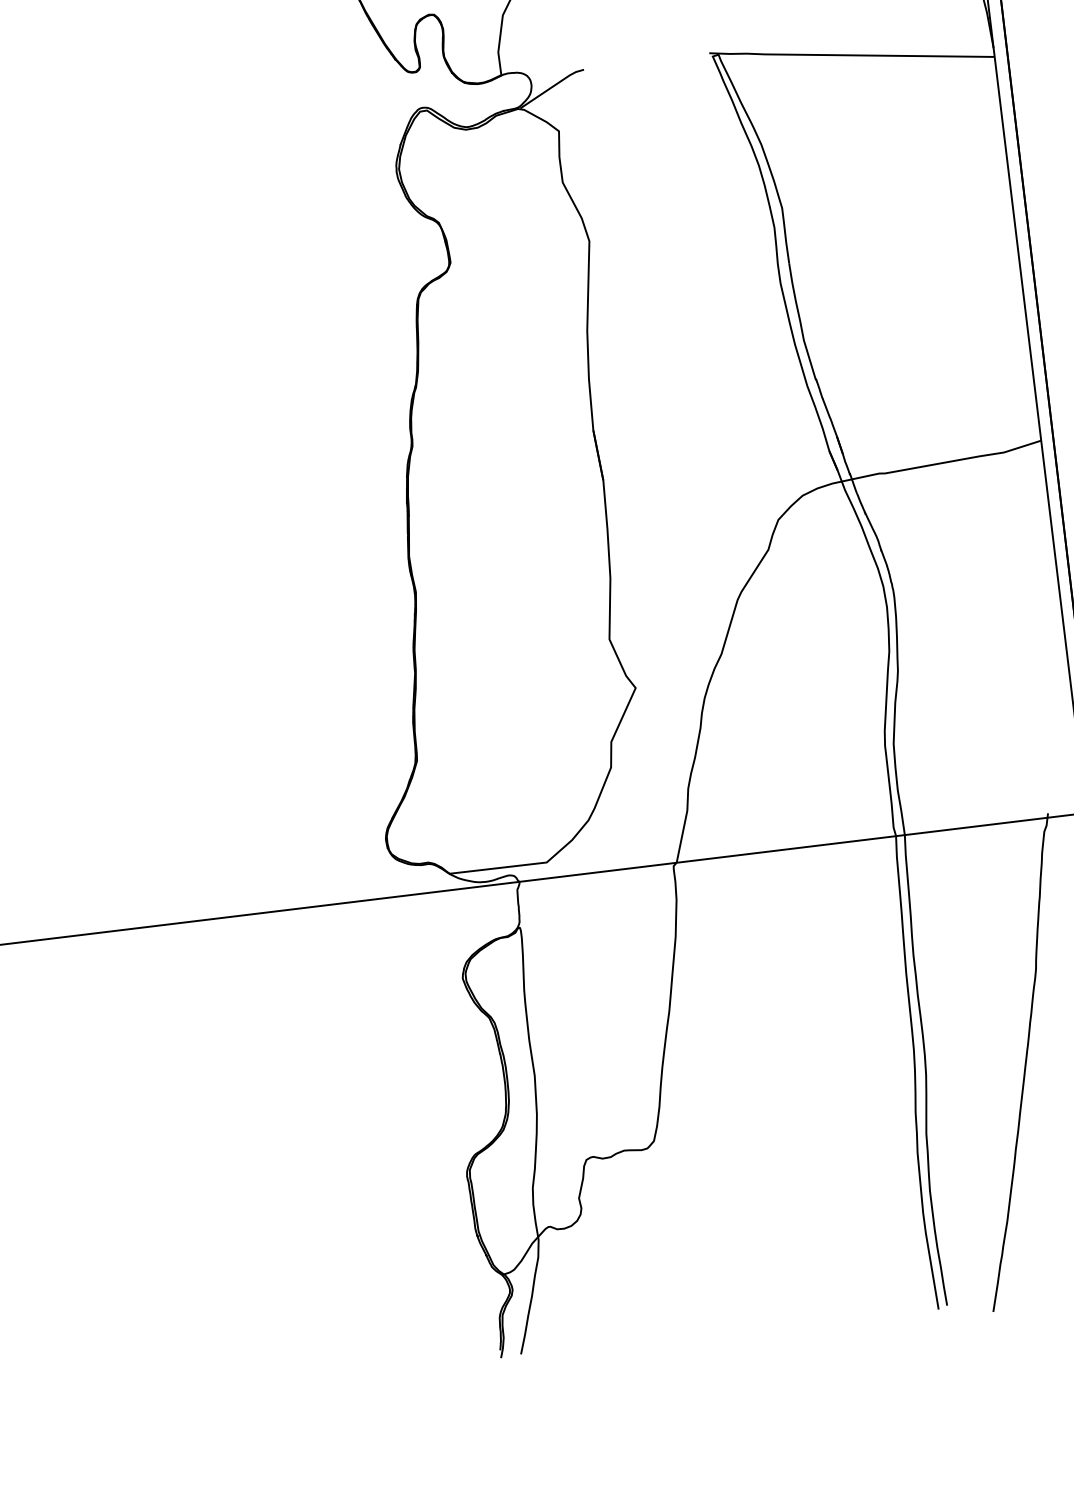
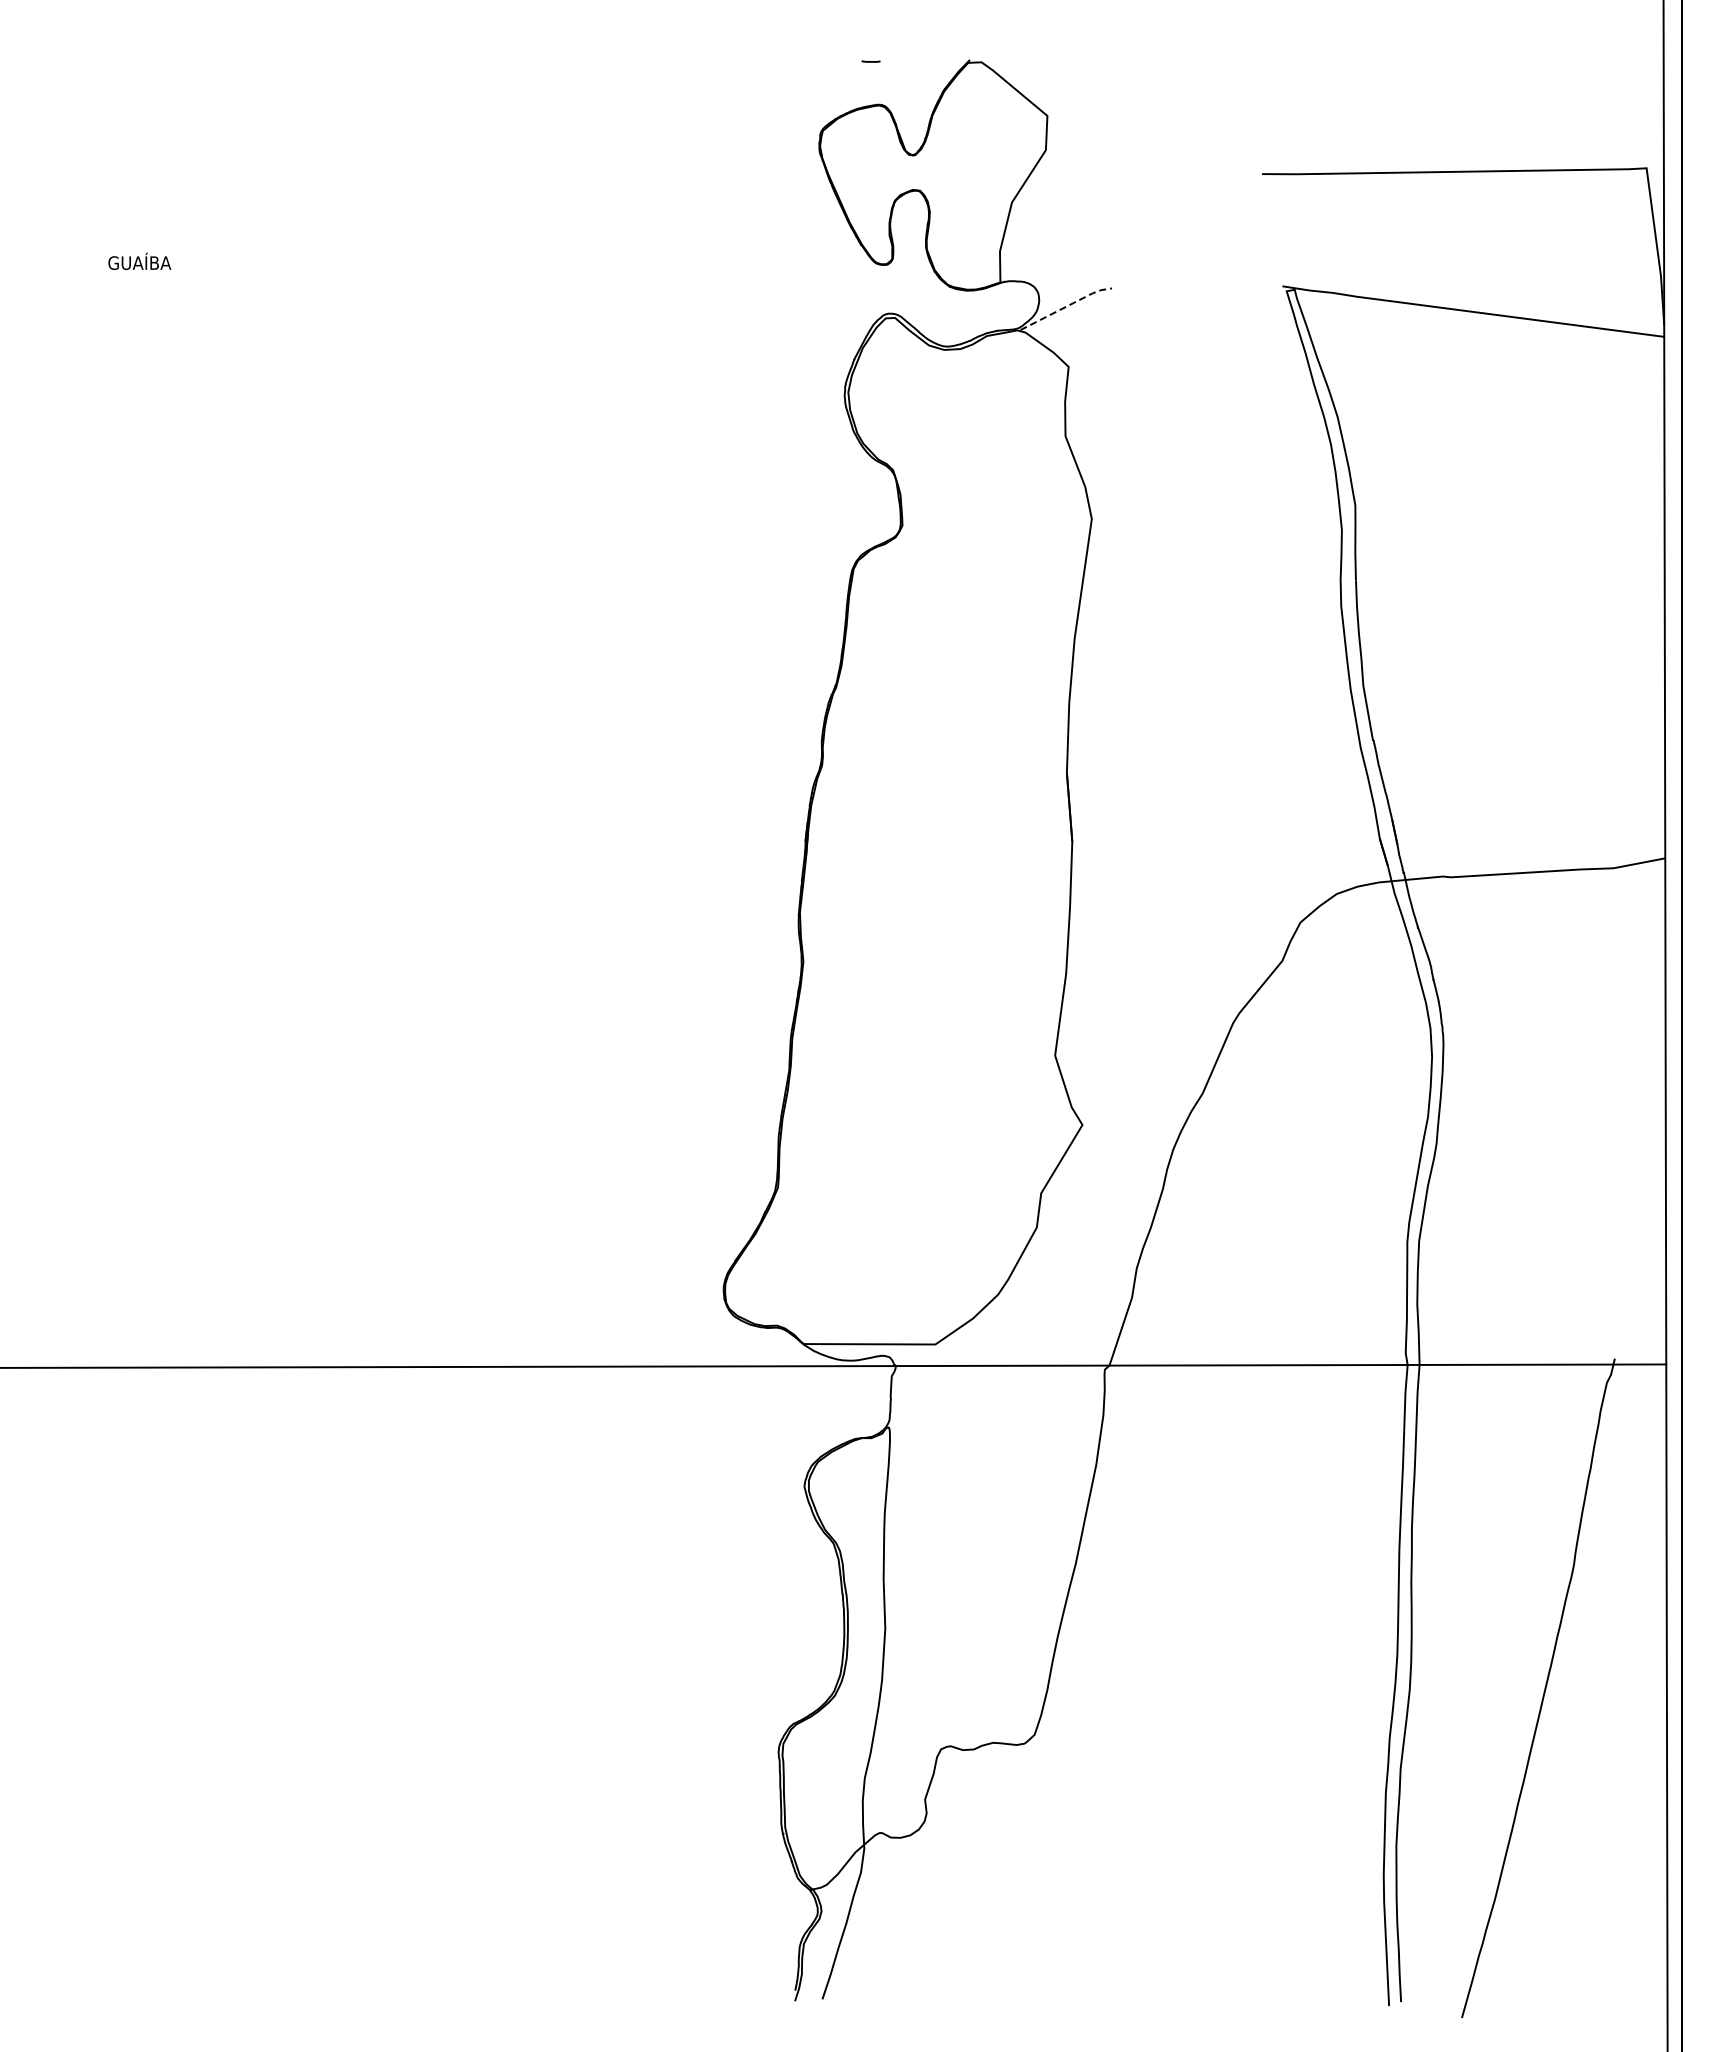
line: (552, 86) -> (1067, 306), solid -> dashed

